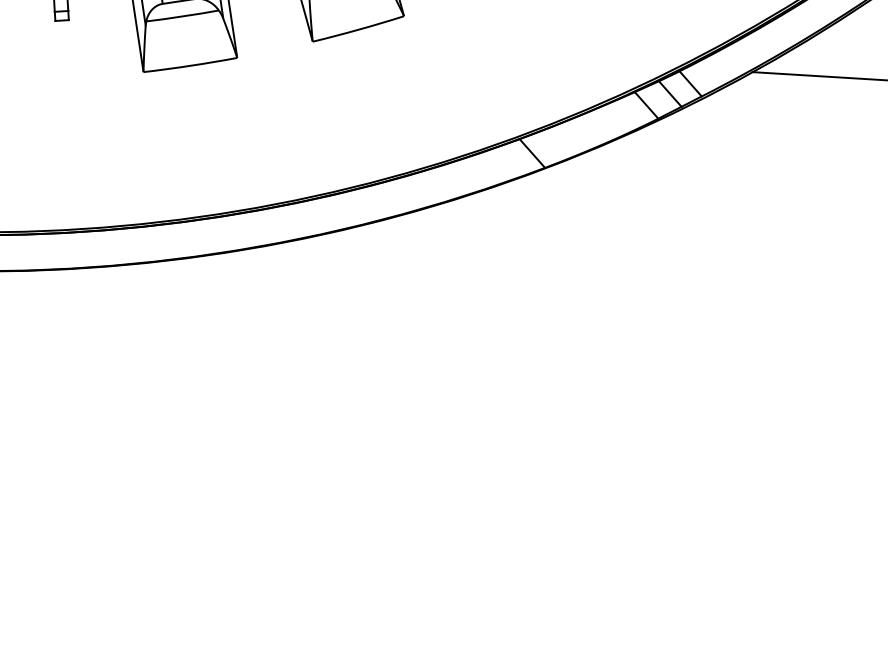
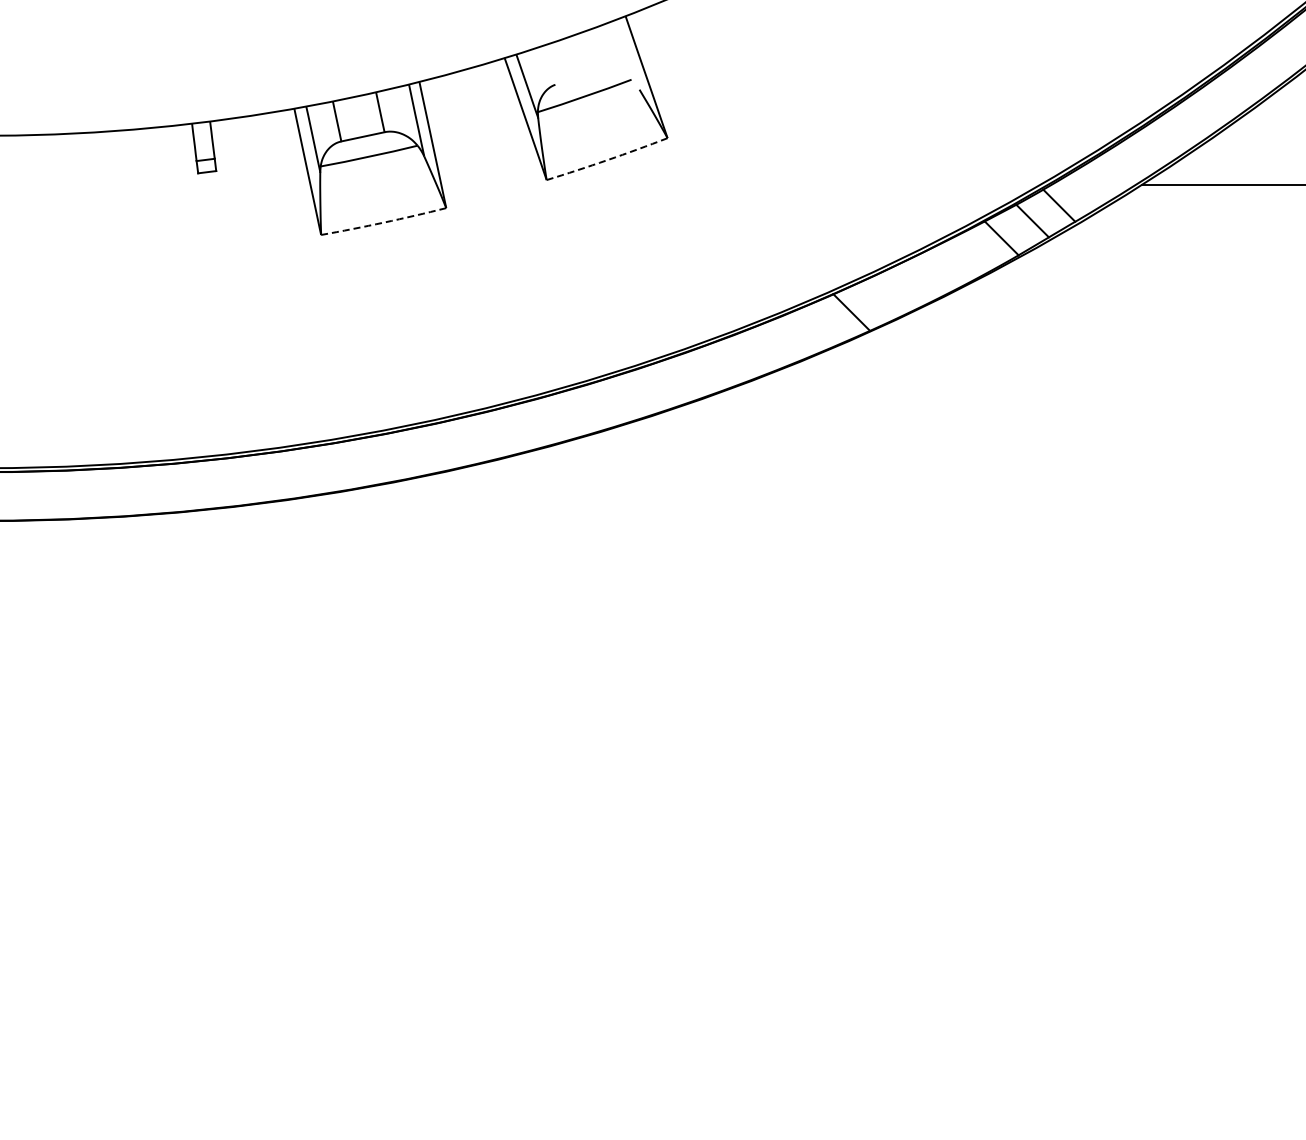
arc: (358, 30) -> (607, 160), solid -> dashed
arc: (190, 65) -> (383, 222), solid -> dashed

